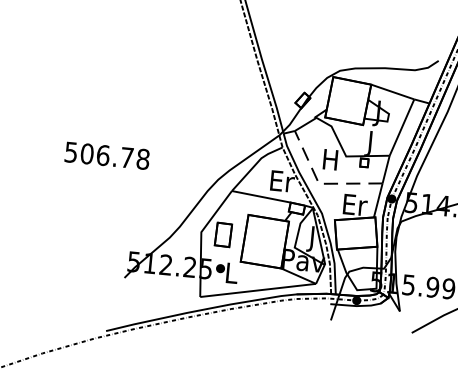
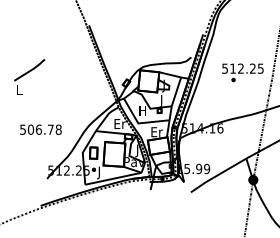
part: (108, 68) -> (29, 76), added
text: (106, 155) -> (40, 129), moved
line: (321, 184) -> (139, 123), dashed -> solid
text: (231, 275) -> (99, 172), L -> J

